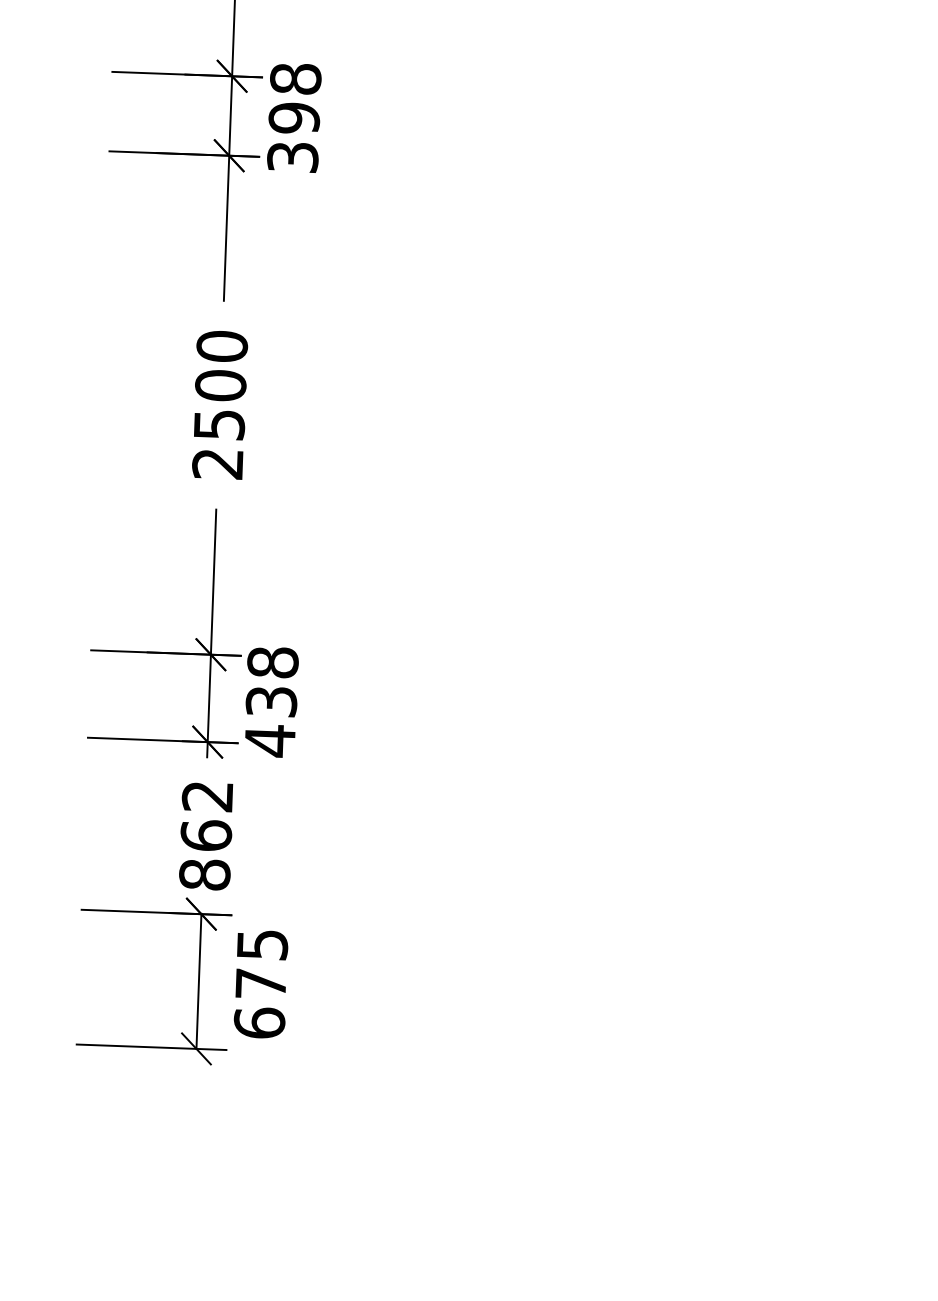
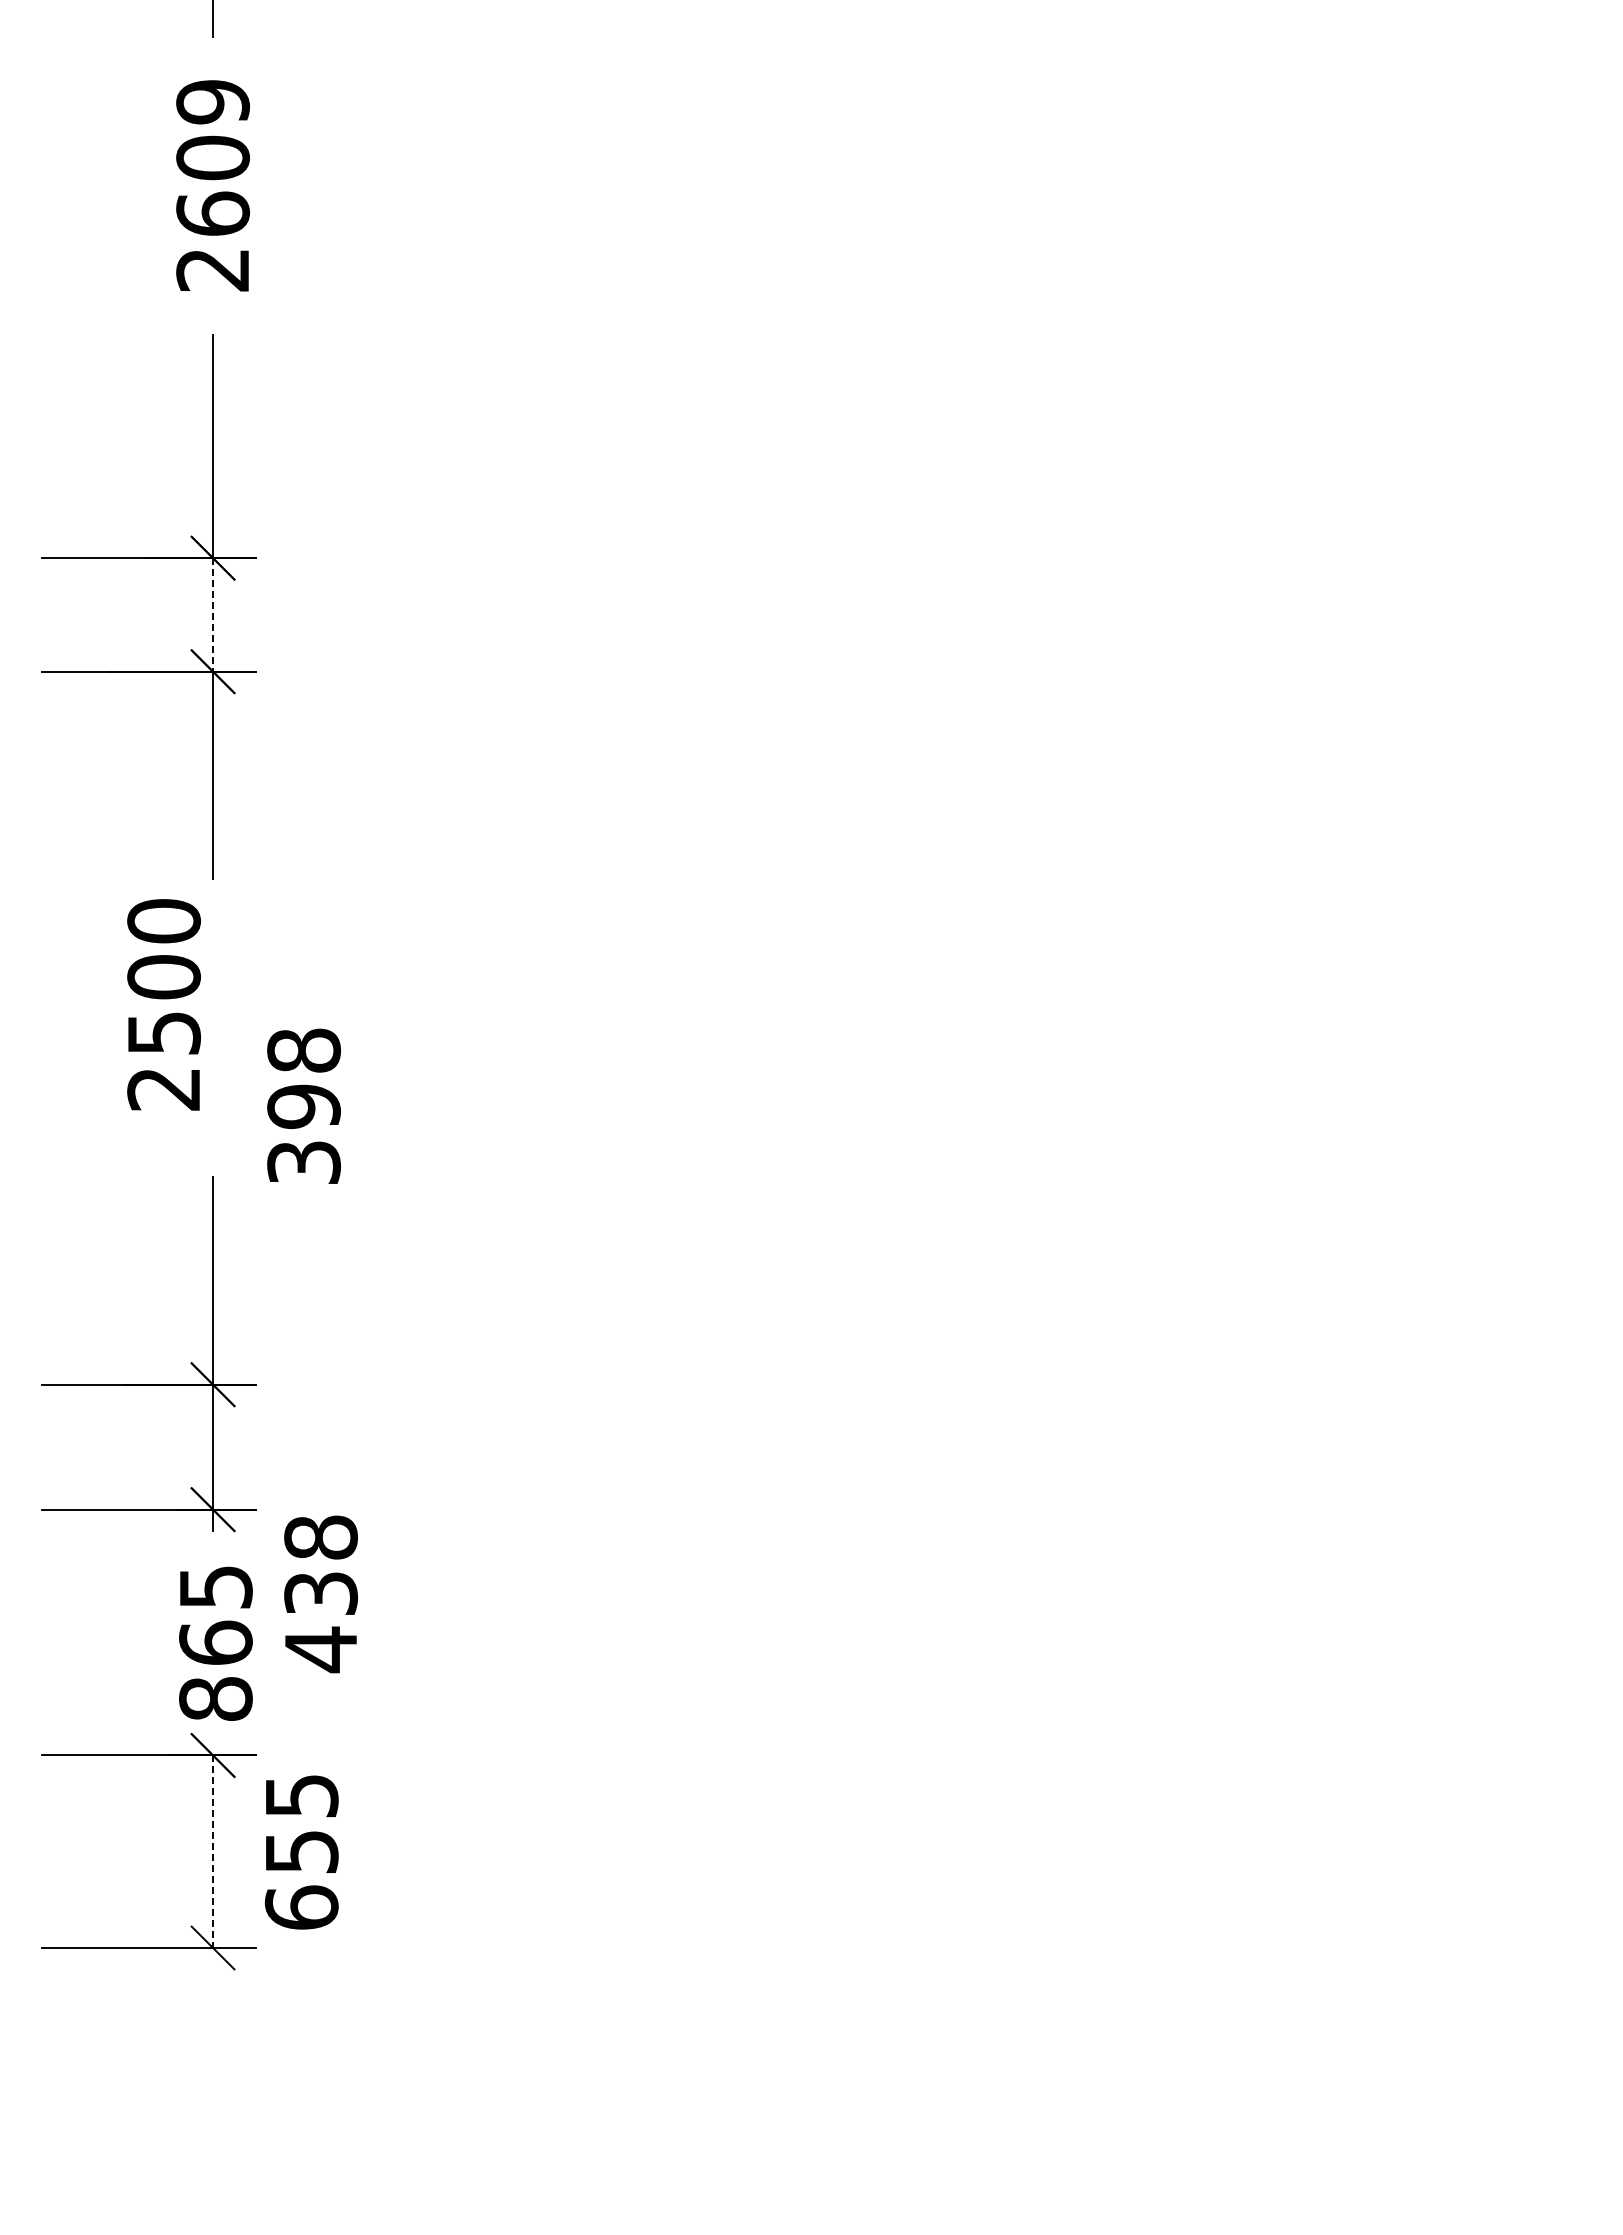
line: (230, 115) -> (213, 614), solid -> dashed
text: (294, 117) -> (303, 1105), moved
text: (219, 404) -> (163, 1004), moved
text: (271, 702) -> (320, 1594), moved
text: (207, 796) -> (215, 1587), 862 -> 865
line: (199, 982) -> (213, 1852), solid -> dashed
text: (261, 983) -> (302, 1851), 675 -> 655

